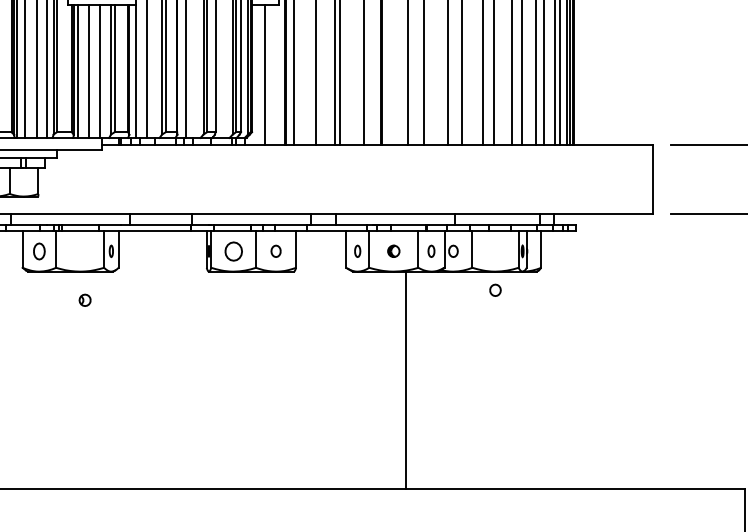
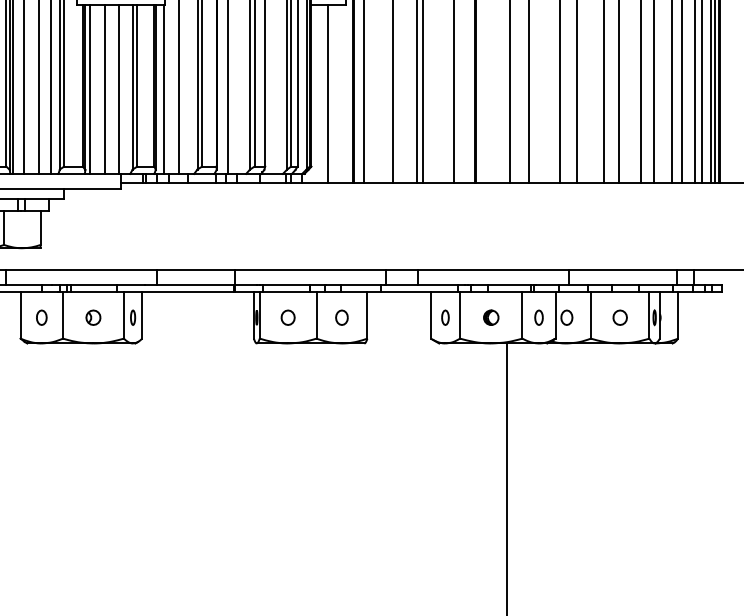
part: (39, 250) -> (41, 316), size x0.71
part: (233, 250) -> (287, 316), size x0.62
part: (495, 289) -> (620, 316), moved
part: (84, 299) -> (92, 316), moved

